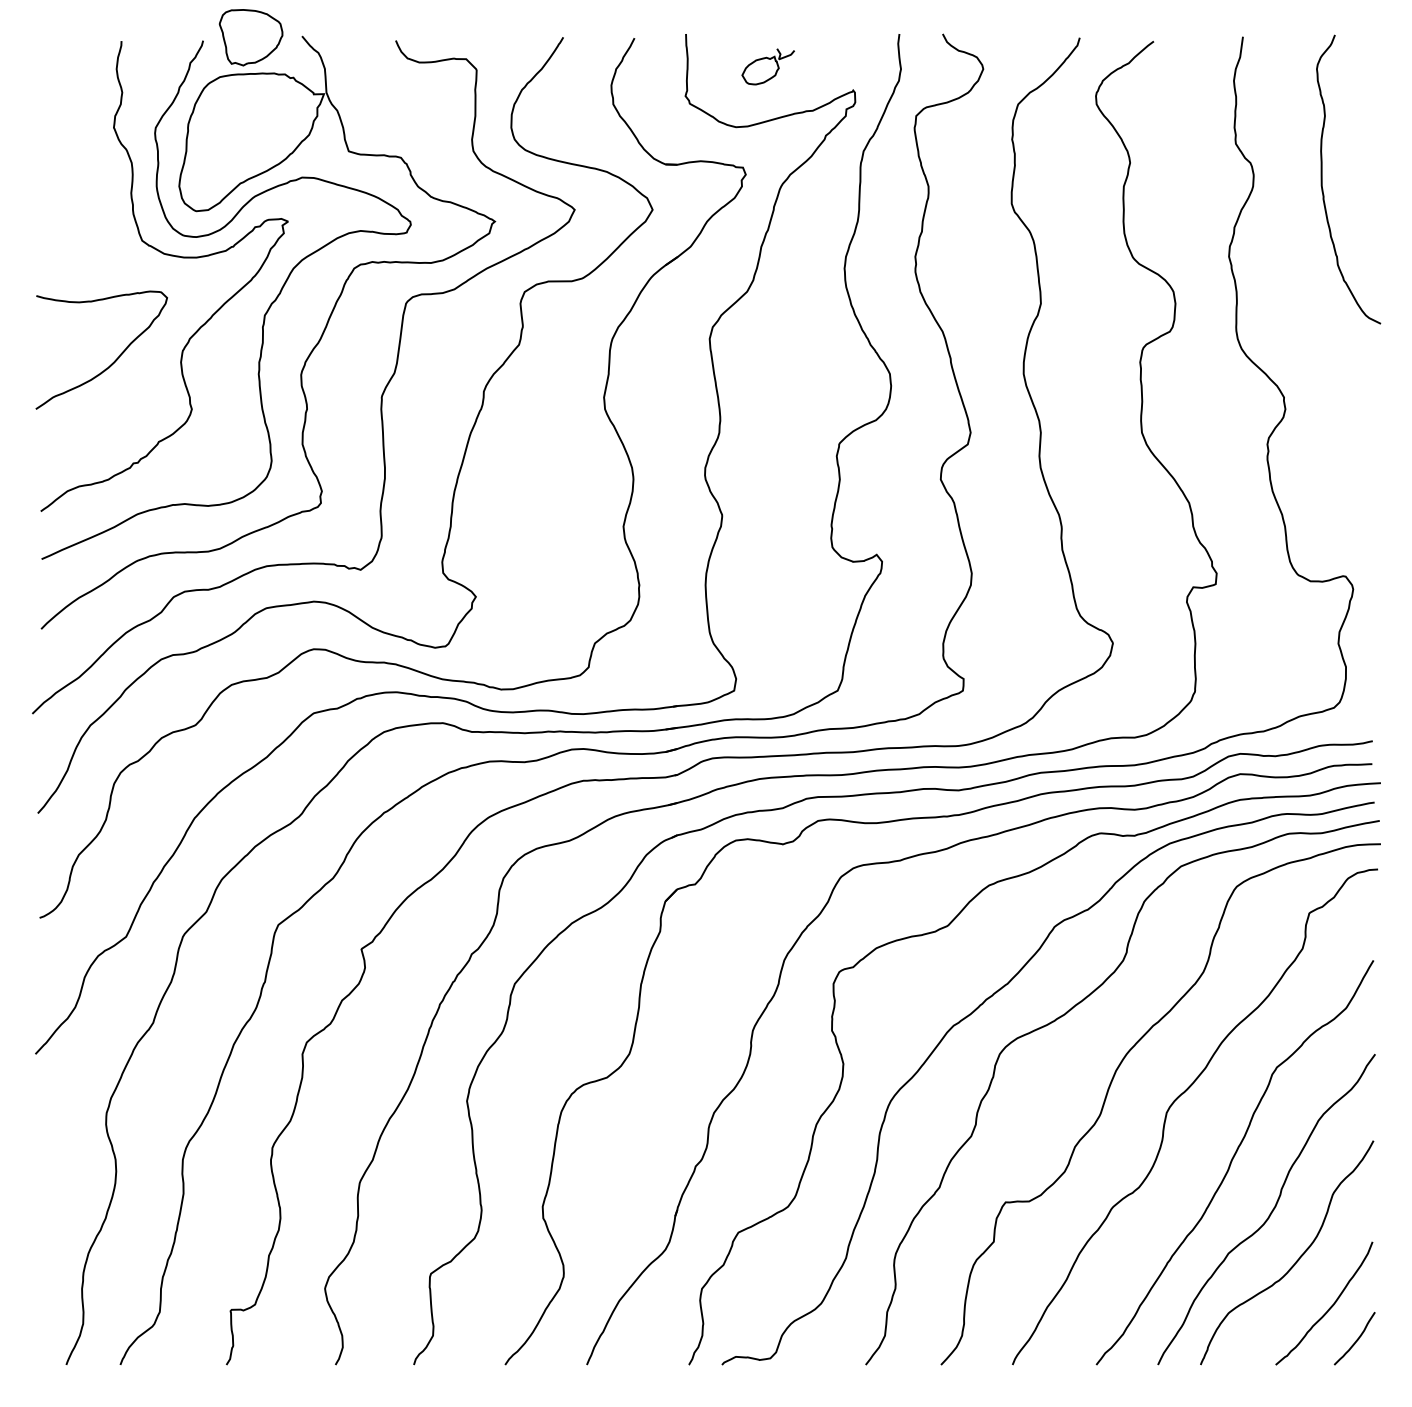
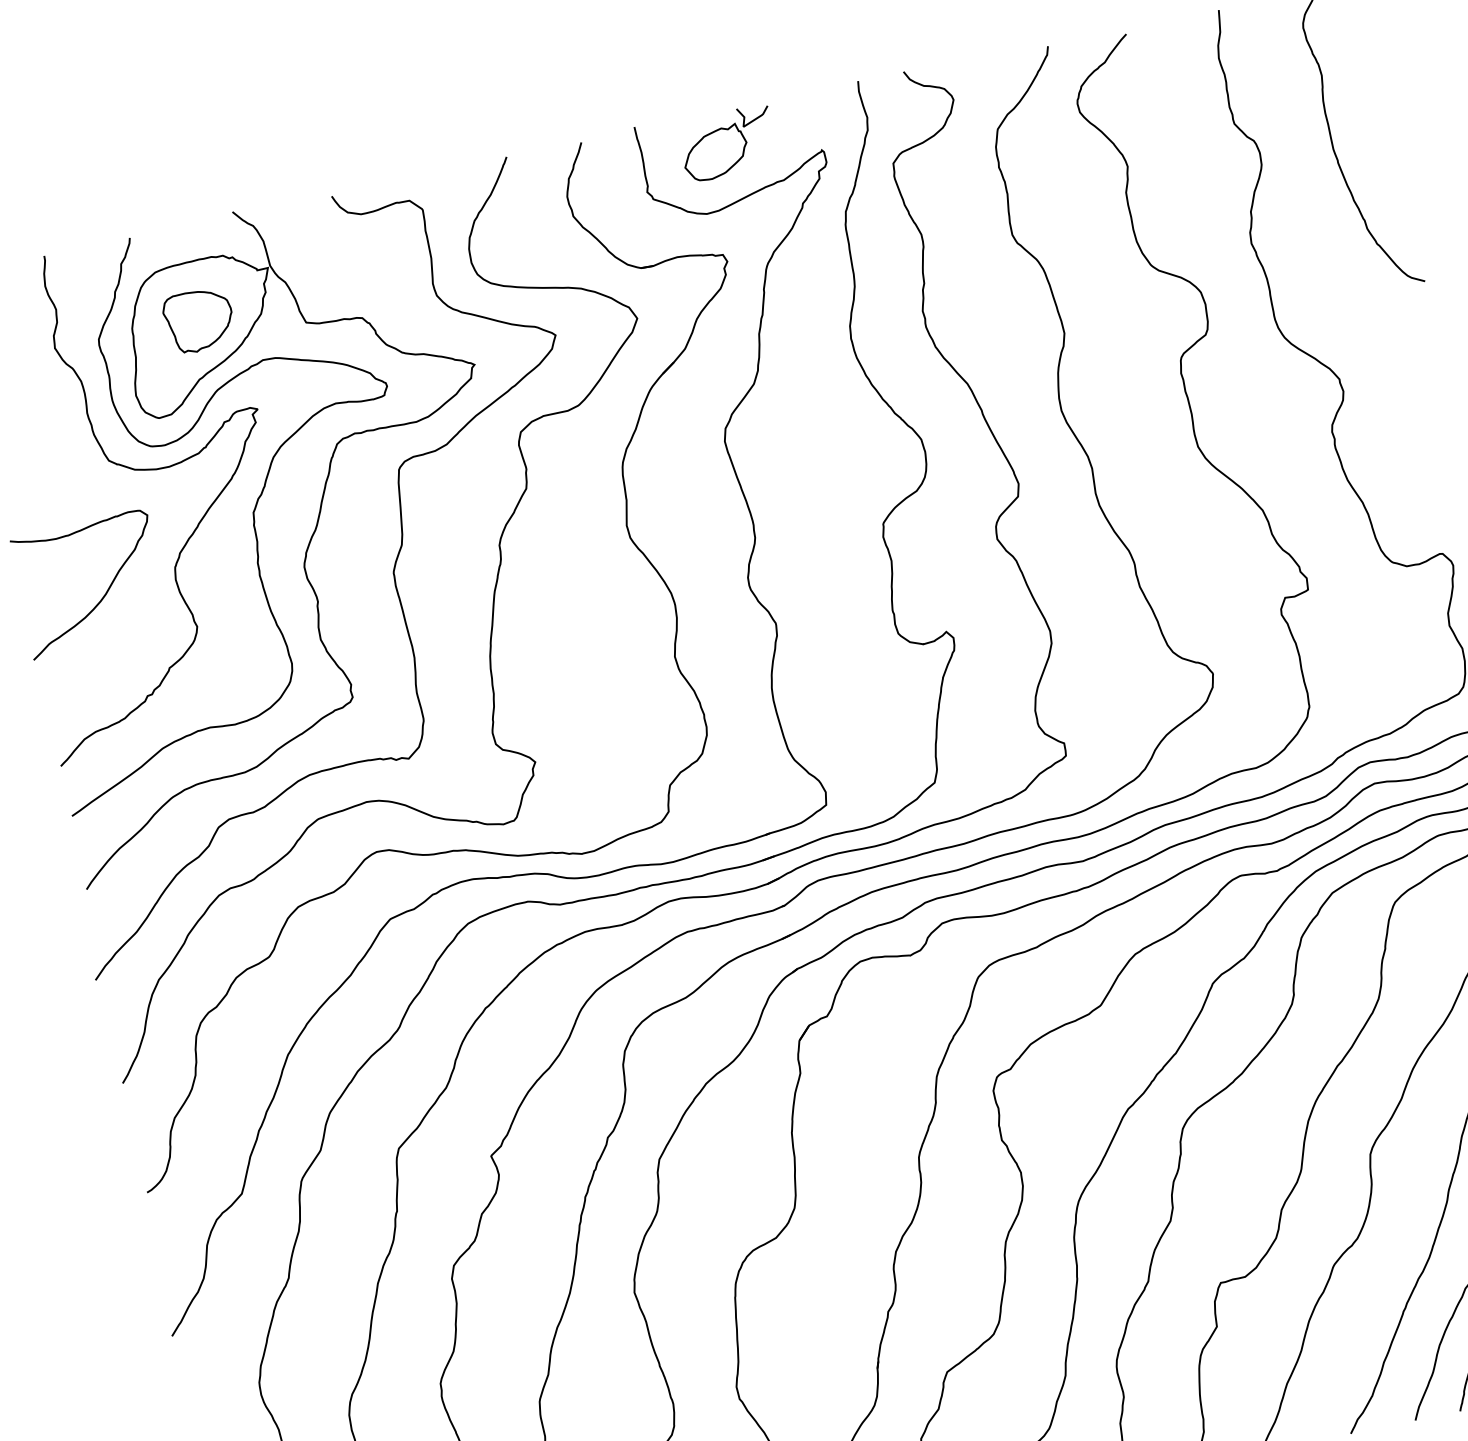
part: (250, 37) -> (198, 320), moved
part: (768, 66) -> (727, 143), size x1.67

